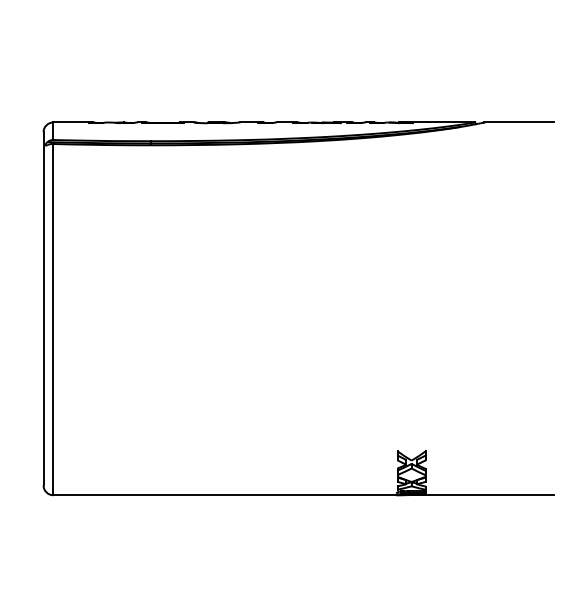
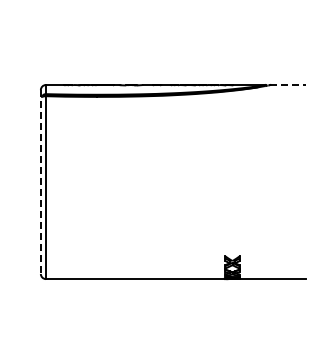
line: (519, 123) -> (288, 85), solid -> dashed
line: (42, 309) -> (40, 182), solid -> dashed

